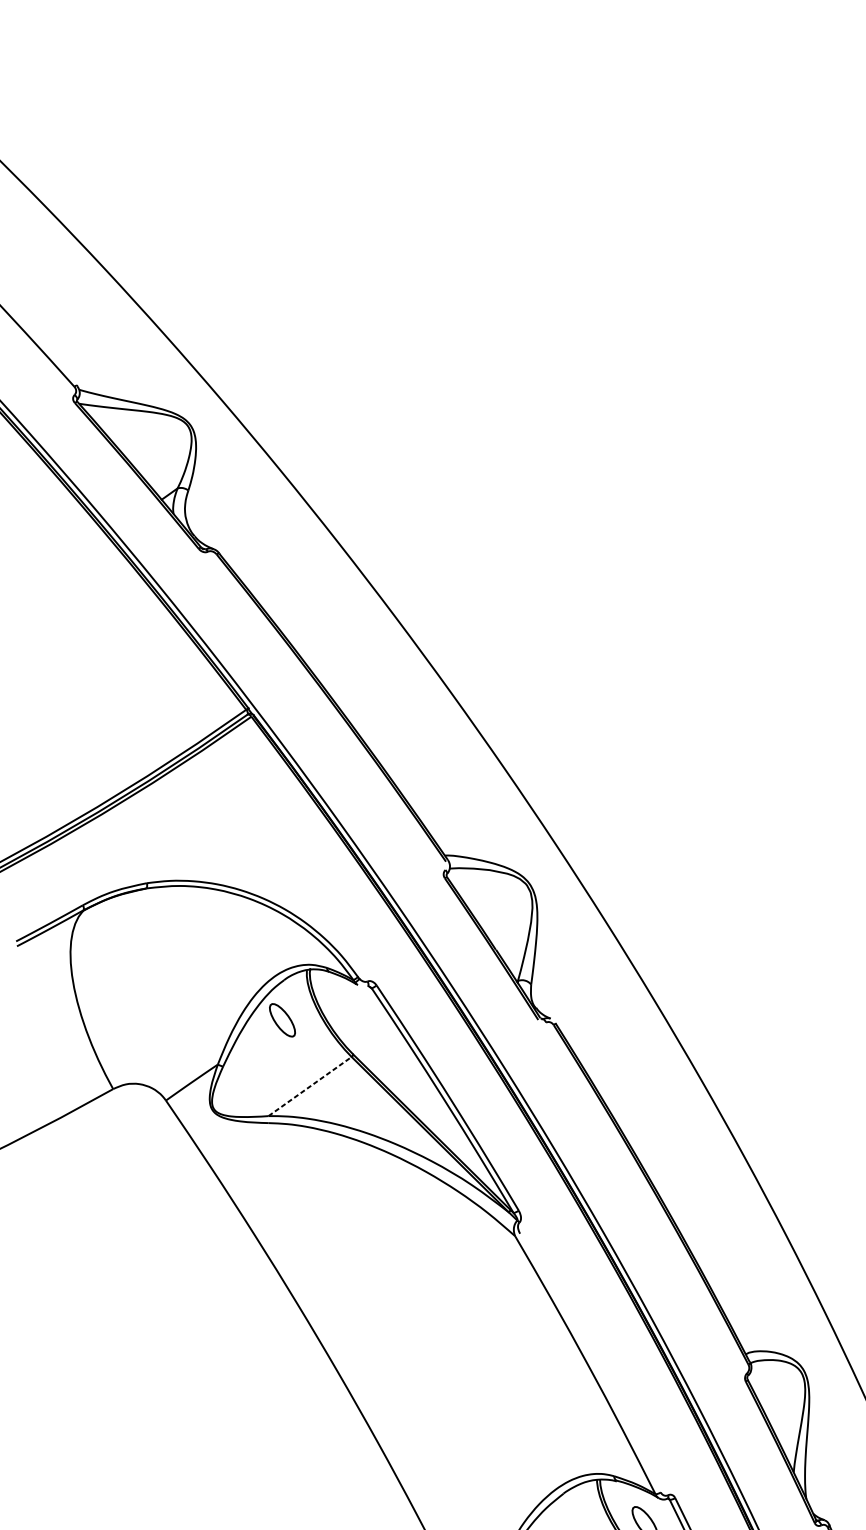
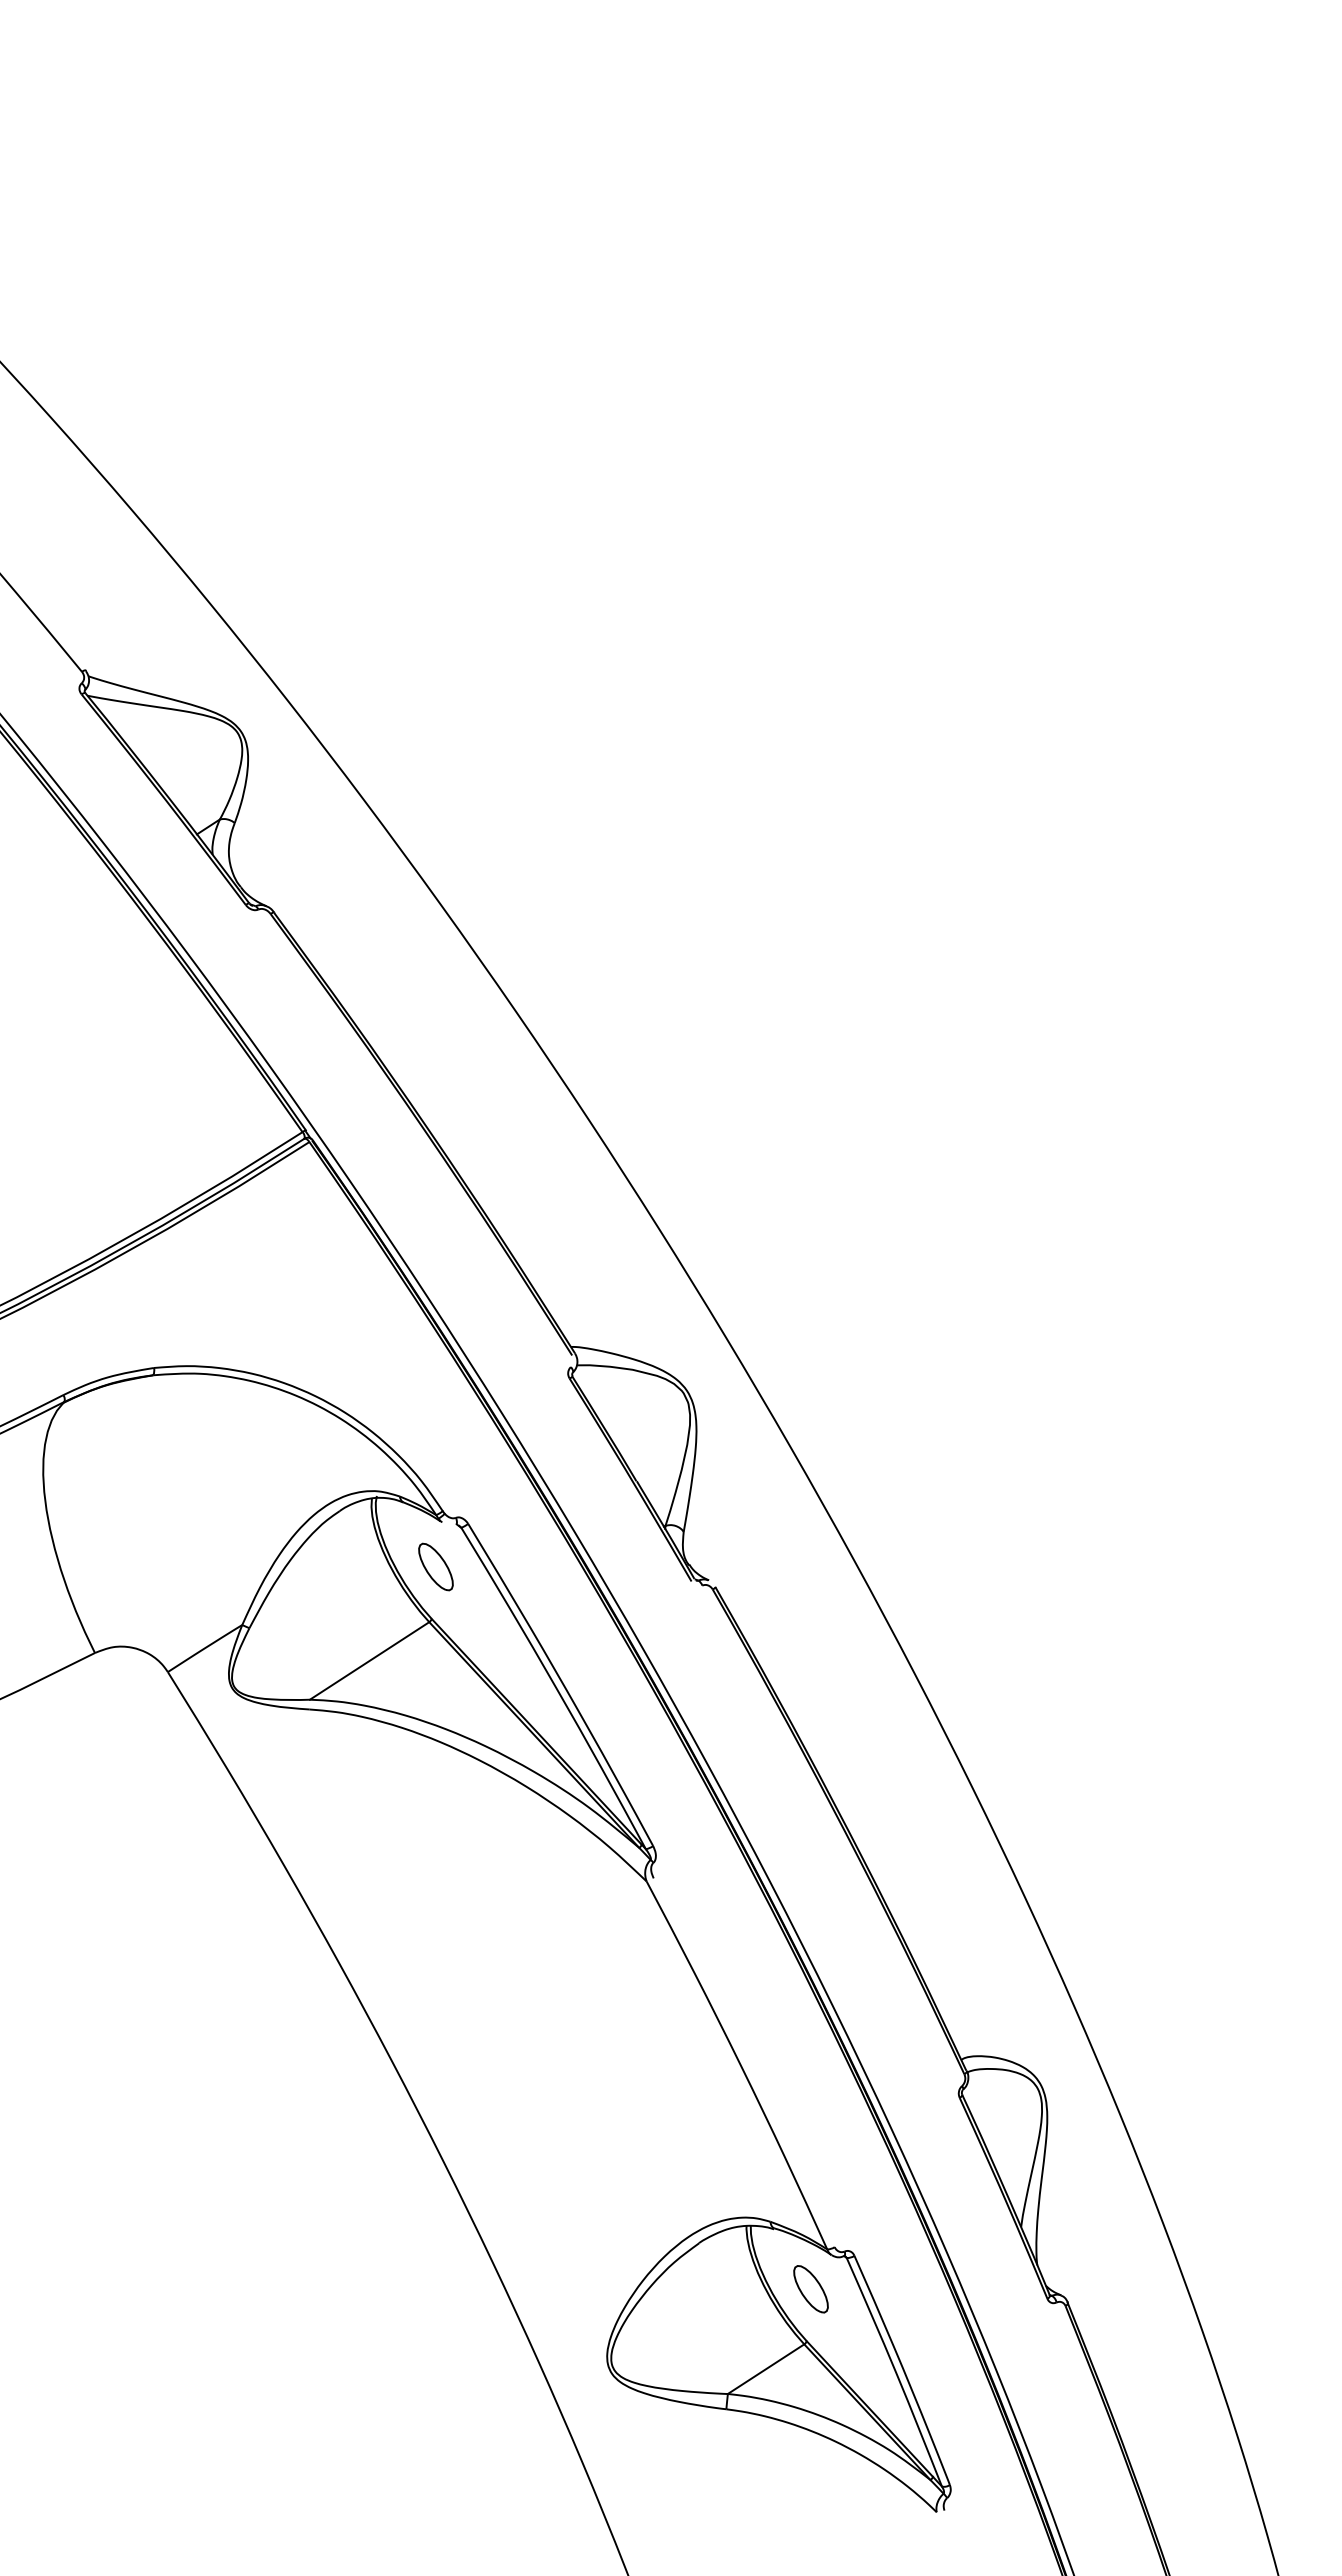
part: (282, 1019) -> (435, 1566), moved
line: (310, 1086) -> (370, 1660), dashed -> solid

